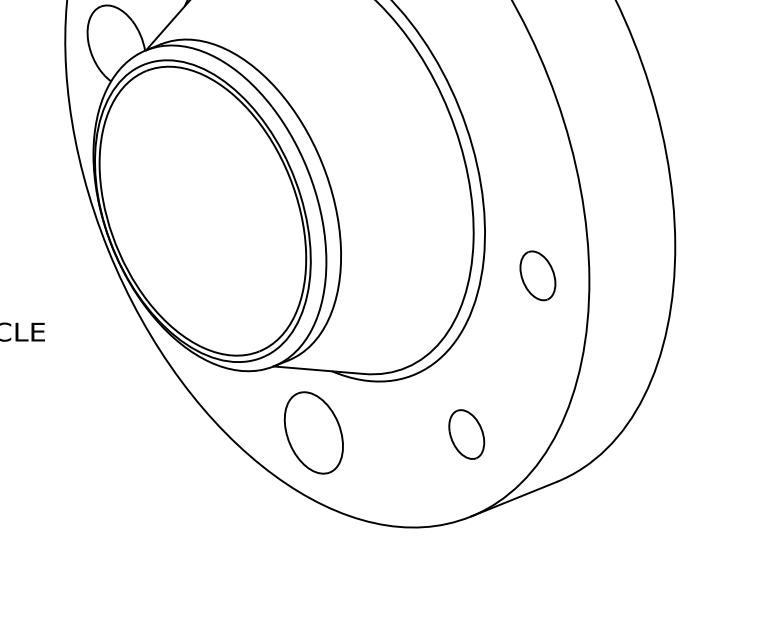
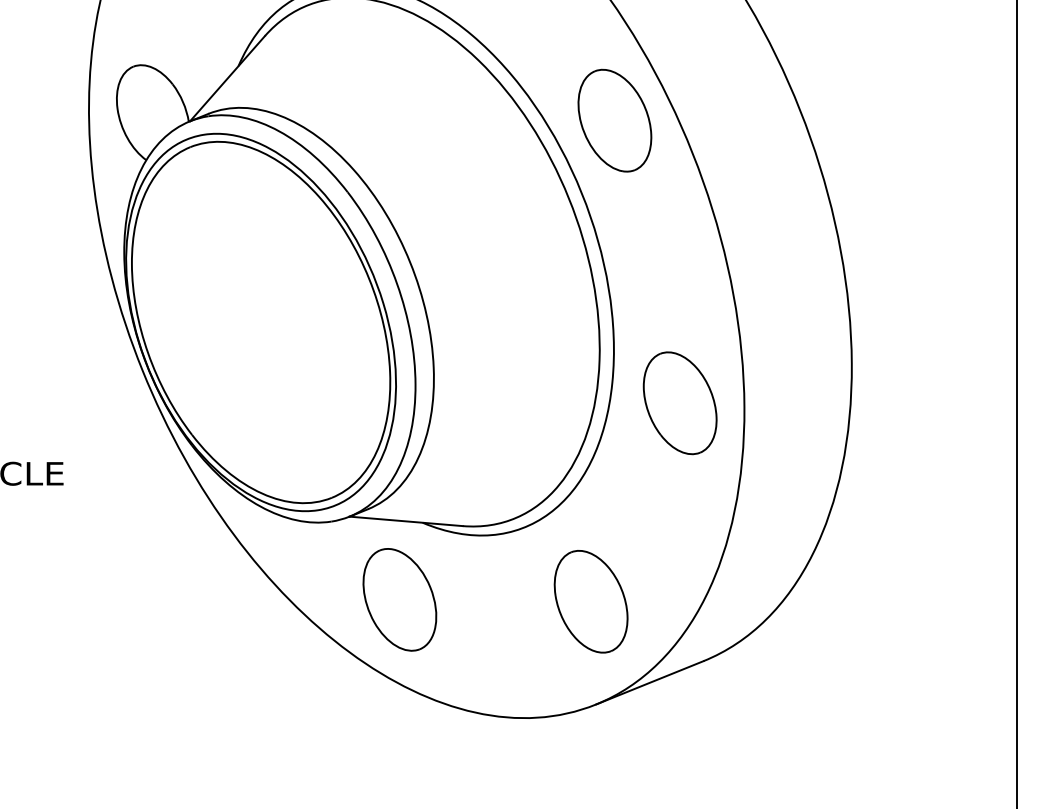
part: (485, 49) -> (614, 120), added
part: (537, 275) -> (679, 403), size x1.67
part: (466, 434) -> (590, 601), size x1.67

